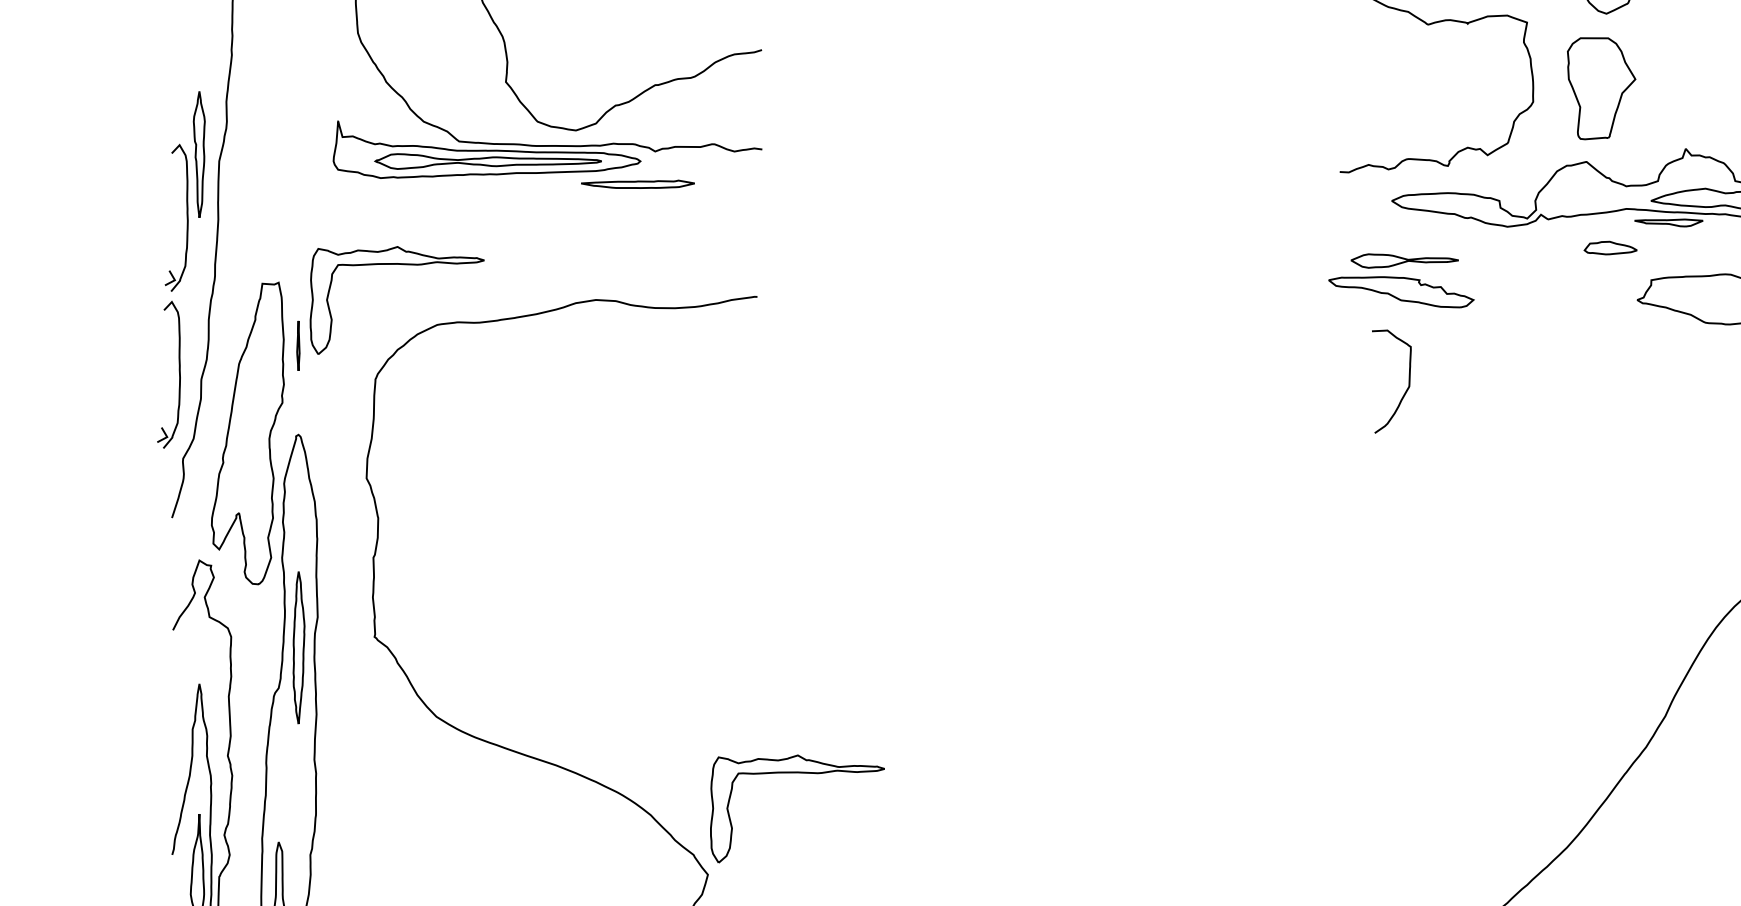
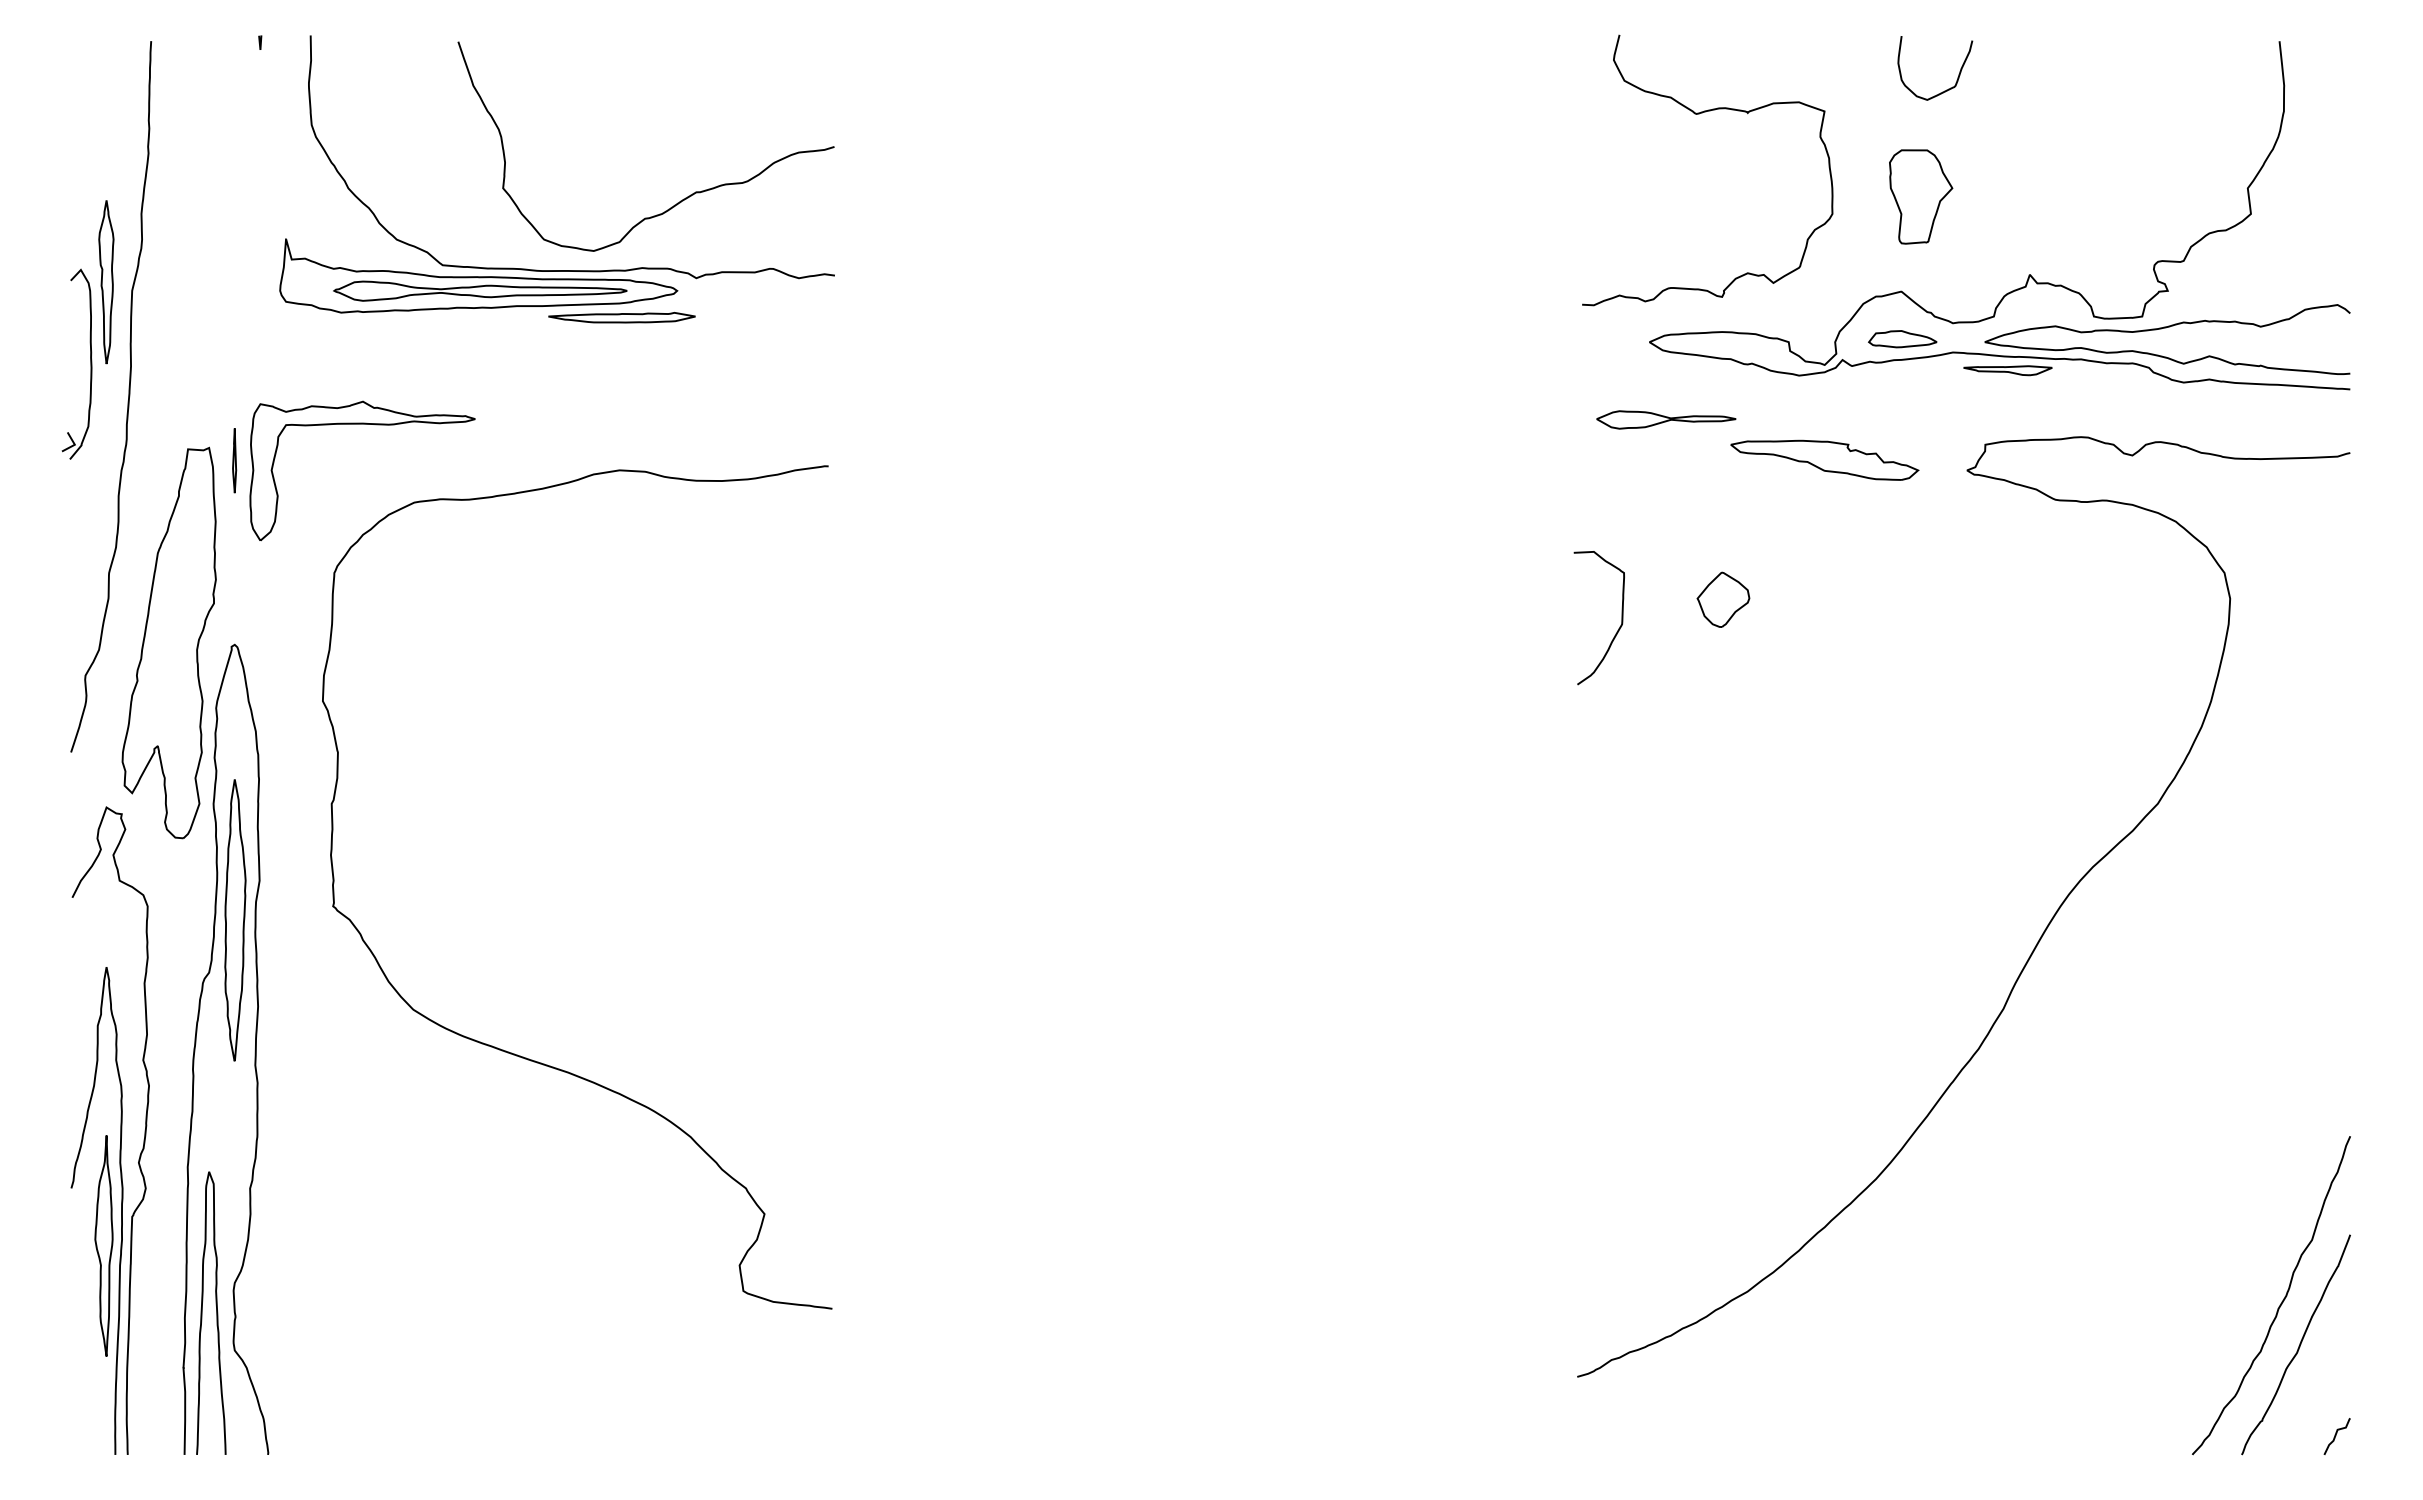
part: (1602, 88) -> (1921, 196), size x0.71
part: (637, 184) -> (621, 317), moved
part: (1610, 248) -> (1902, 339), moved
part: (1401, 291) -> (1824, 459), moved
part: (298, 345) -> (234, 460), moved
part: (179, 374) -> (80, 566), removed
curve: (1406, 389) -> (1618, 628), moved
part: (1449, 399) -> (1723, 599), added
part: (299, 647) -> (235, 920), size x1.43
part: (797, 773) -> (880, 1082), removed

